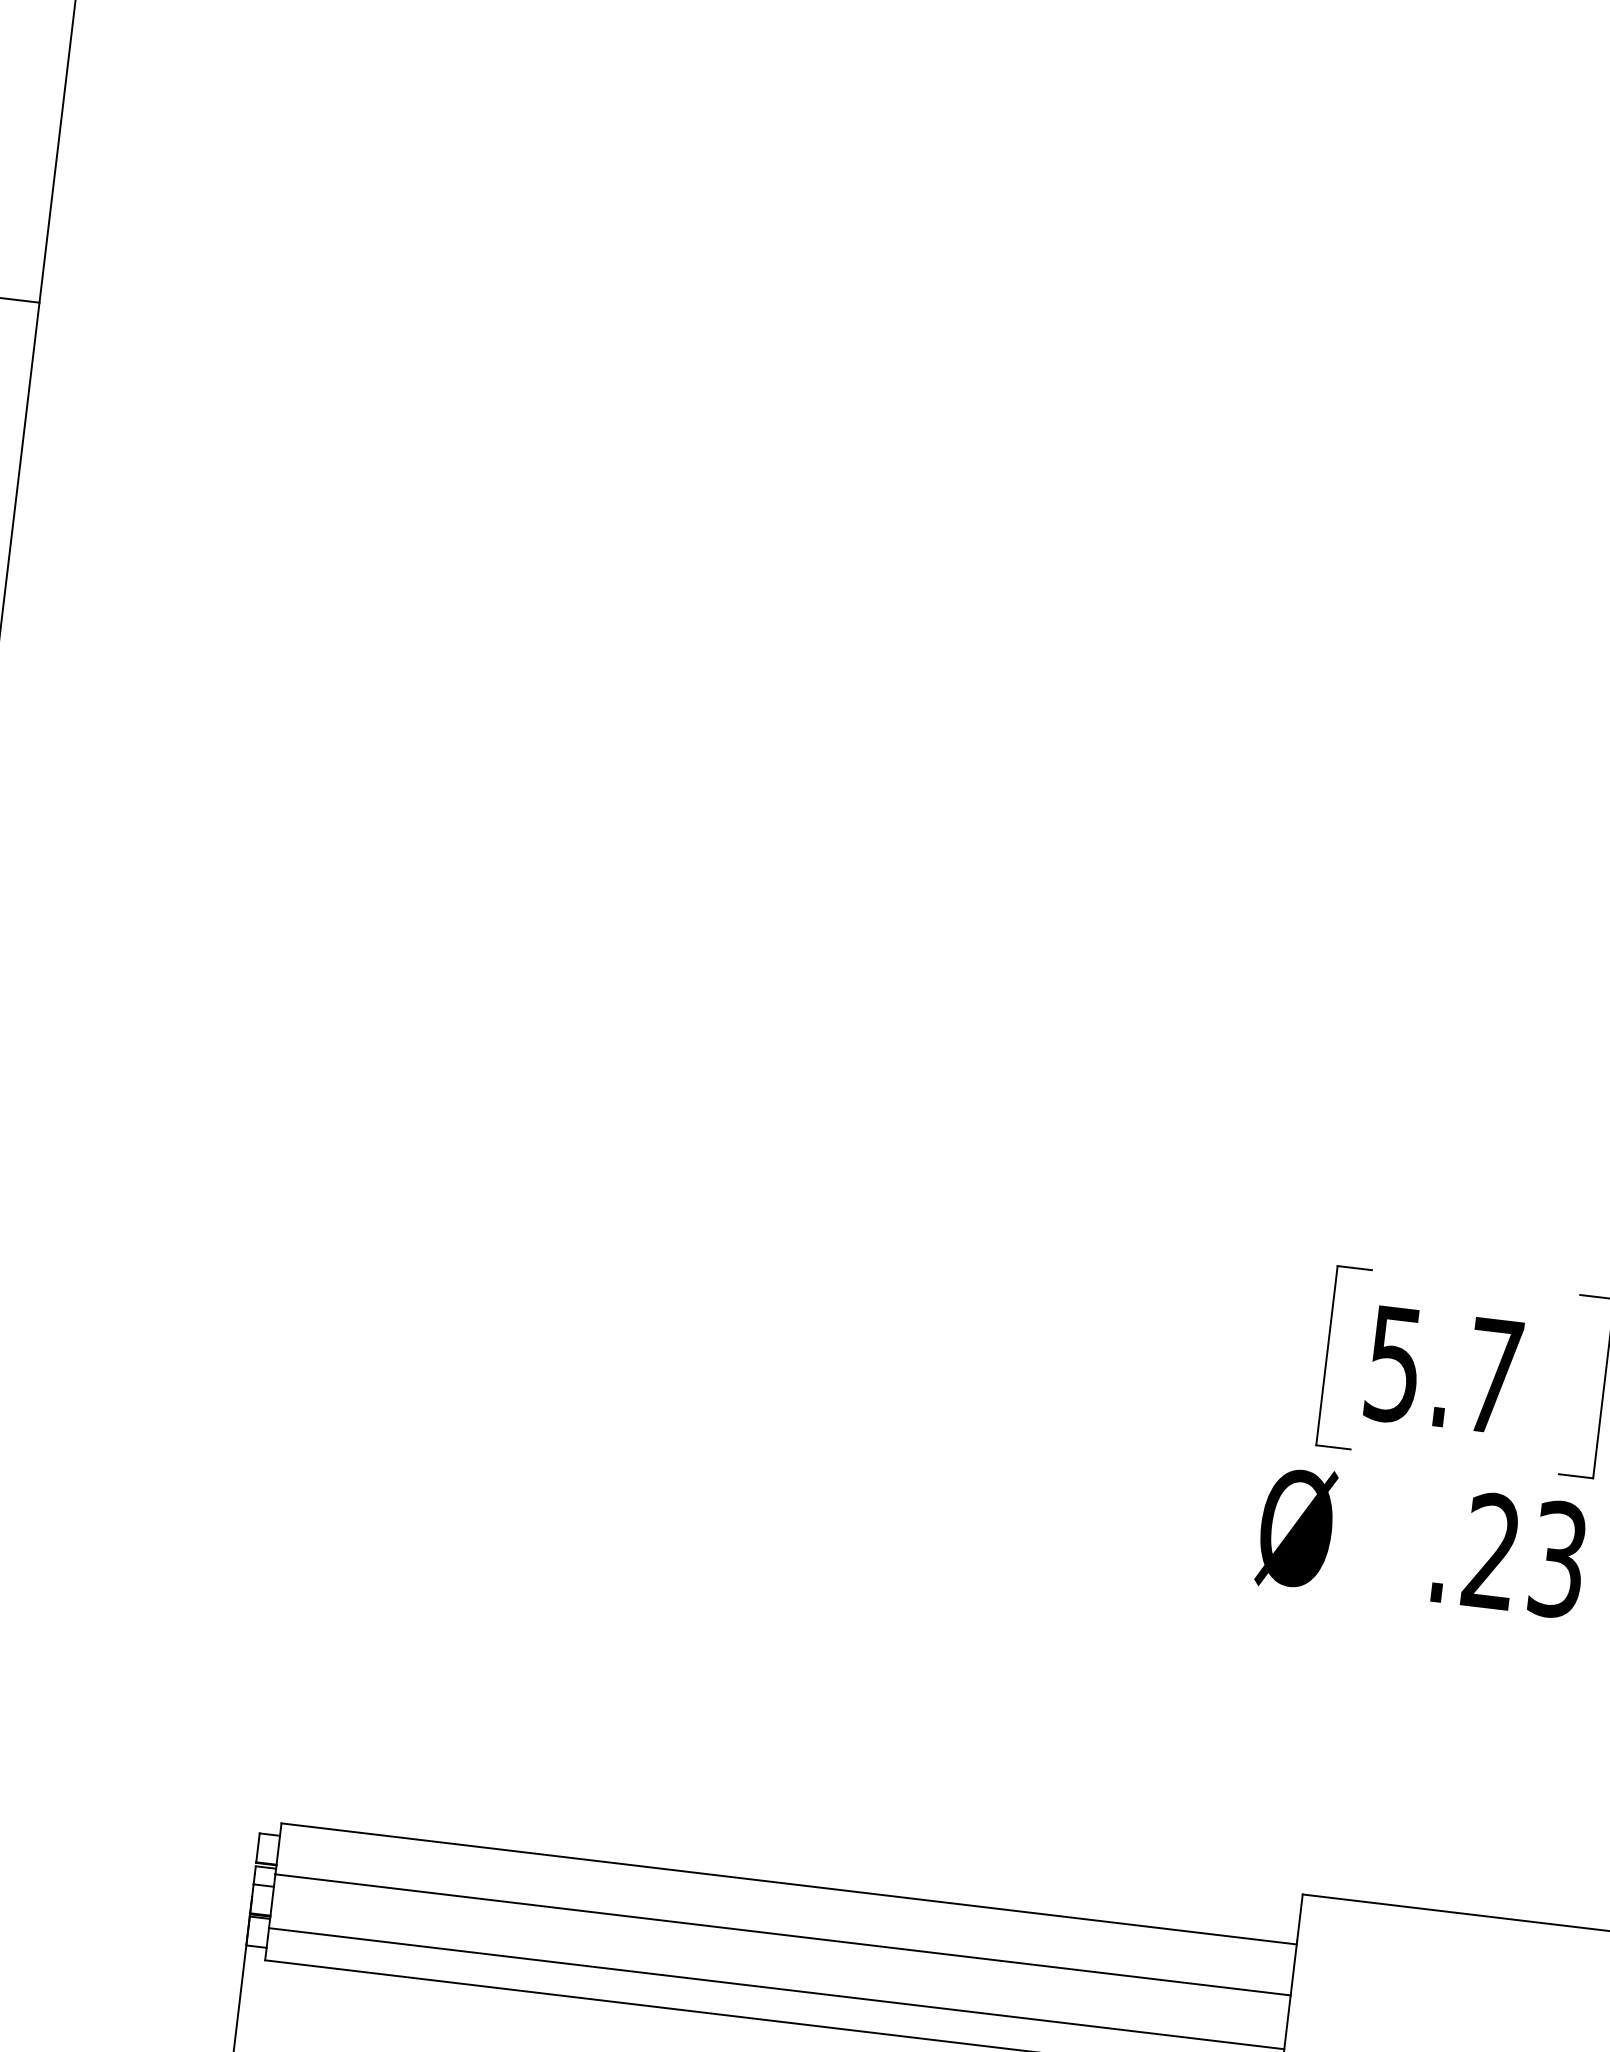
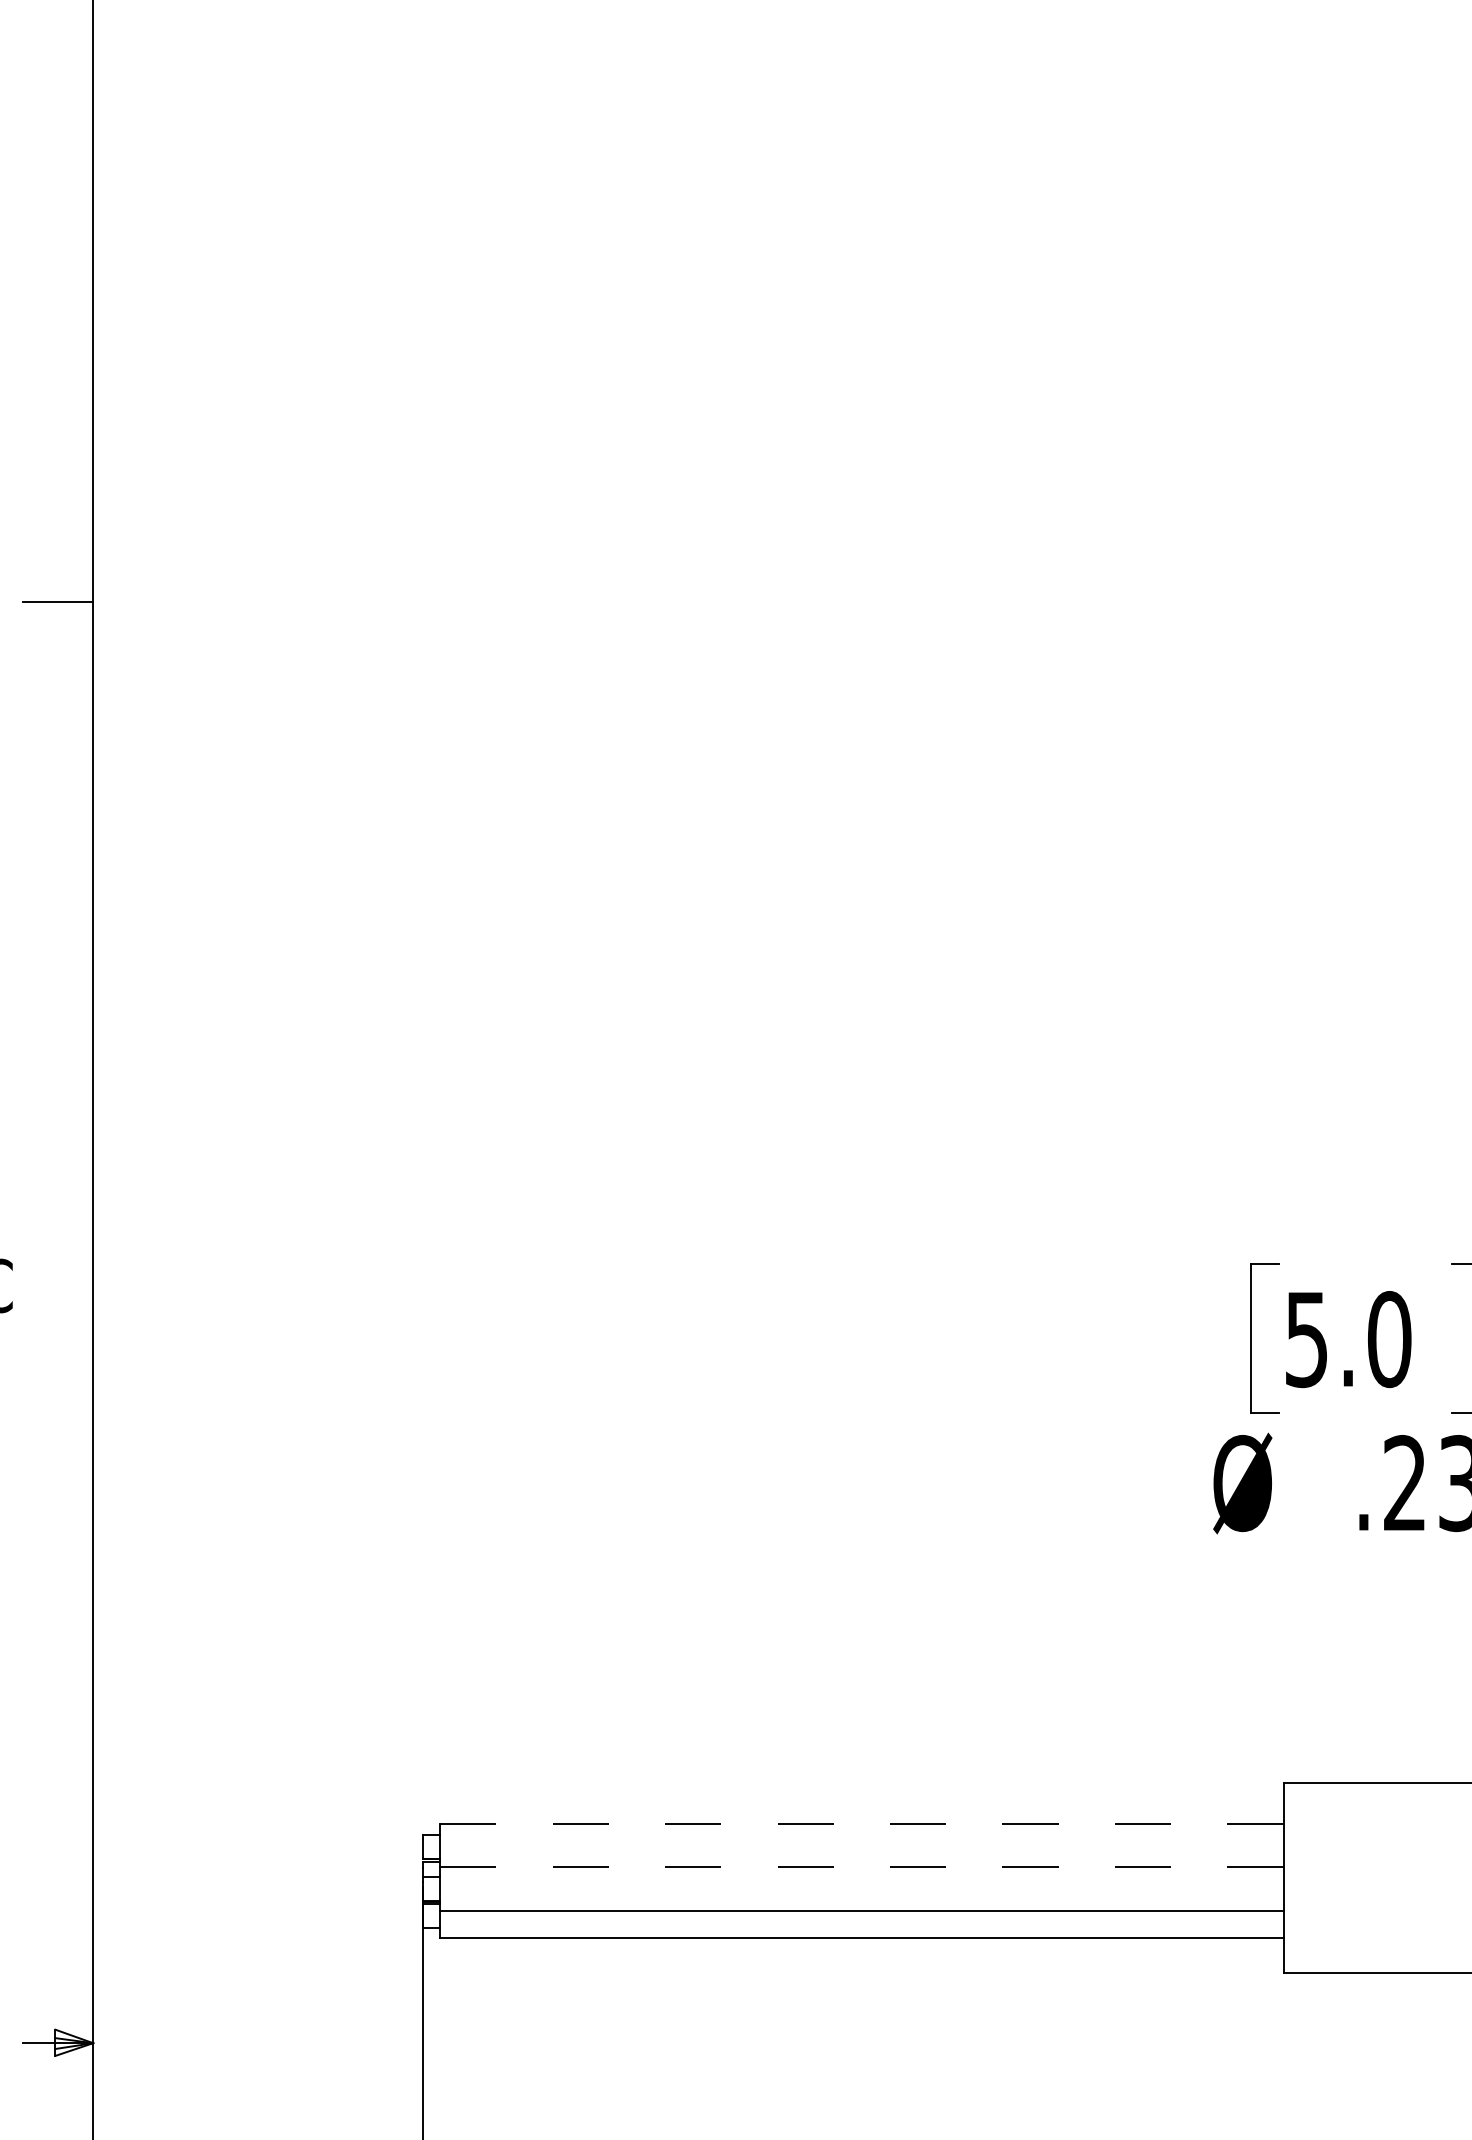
text: (1493, 1376) -> (1389, 1339), 5.7 -> 5.0
line: (788, 1884) -> (861, 1824), solid -> dashed
line: (782, 1934) -> (861, 1866), solid -> dashed

